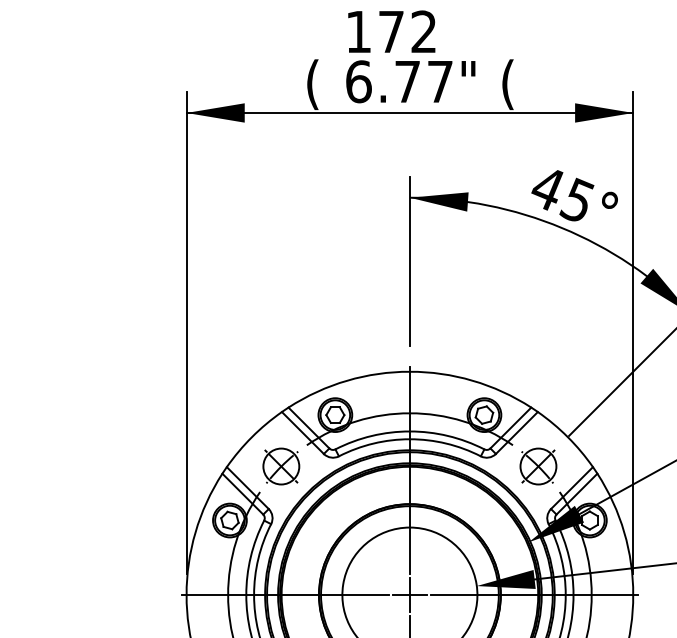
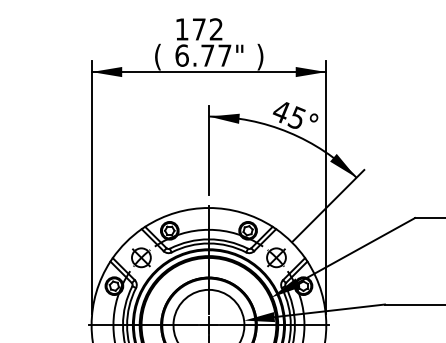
text: (508, 83) -> (260, 56), ( -> )

